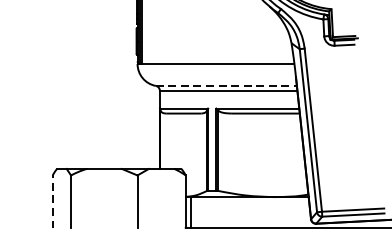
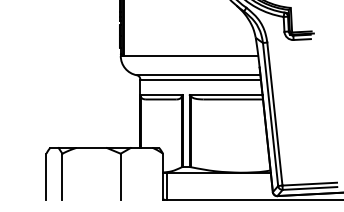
line: (226, 86) -> (198, 75), dashed -> solid
line: (52, 201) -> (46, 176), dashed -> solid

